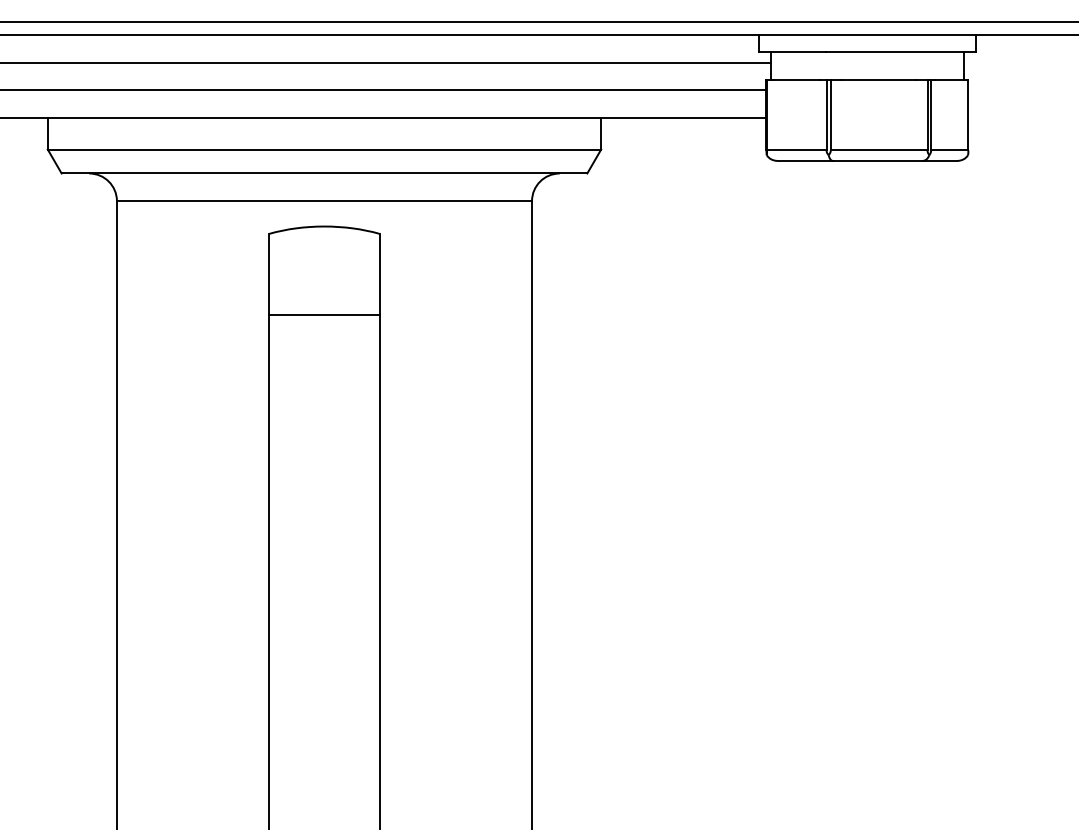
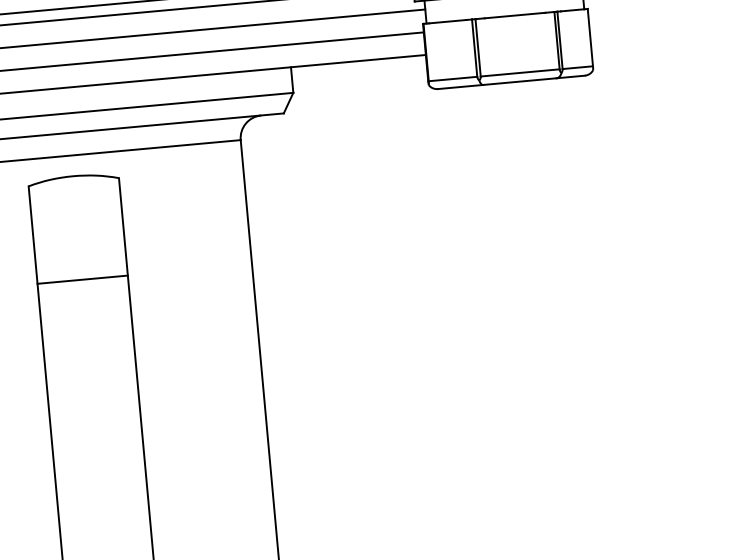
line: (324, 315) -> (82, 279), moved

